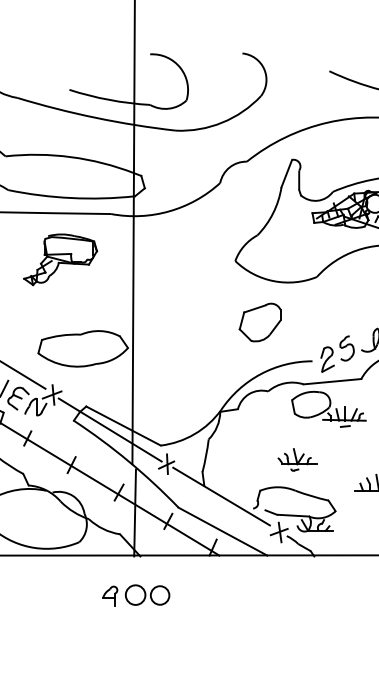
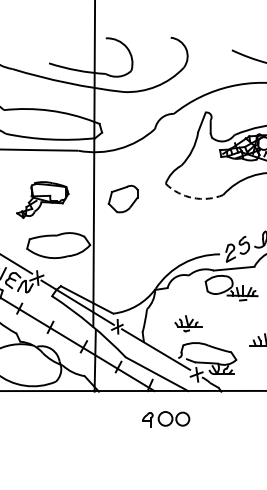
part: (60, 259) -> (42, 199), moved
arc: (273, 280) -> (192, 197), solid -> dashed
part: (259, 321) -> (122, 198), moved
part: (297, 459) -> (188, 323), moved
part: (136, 595) -> (166, 419), moved

